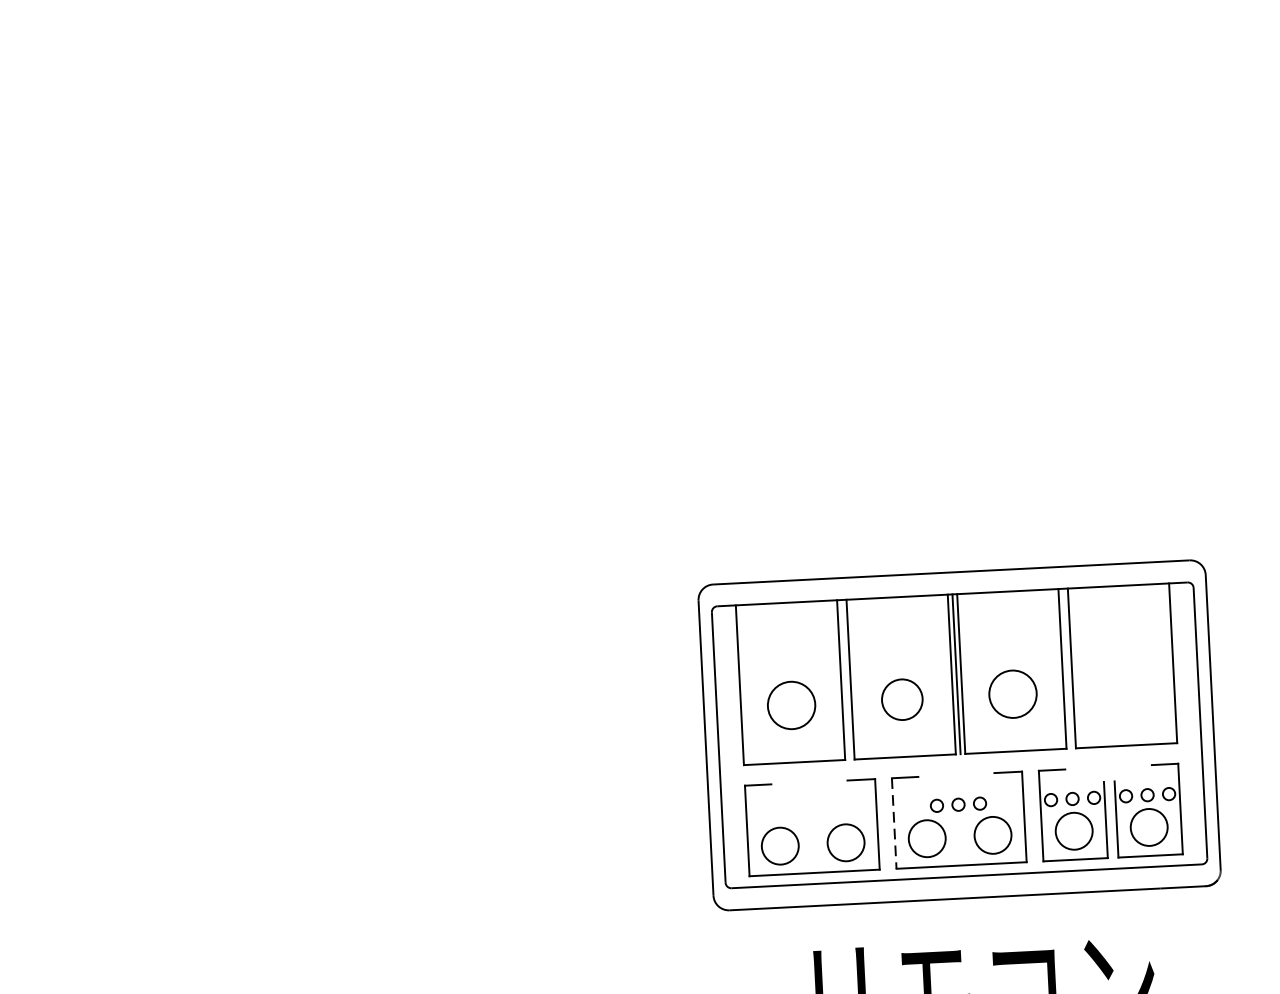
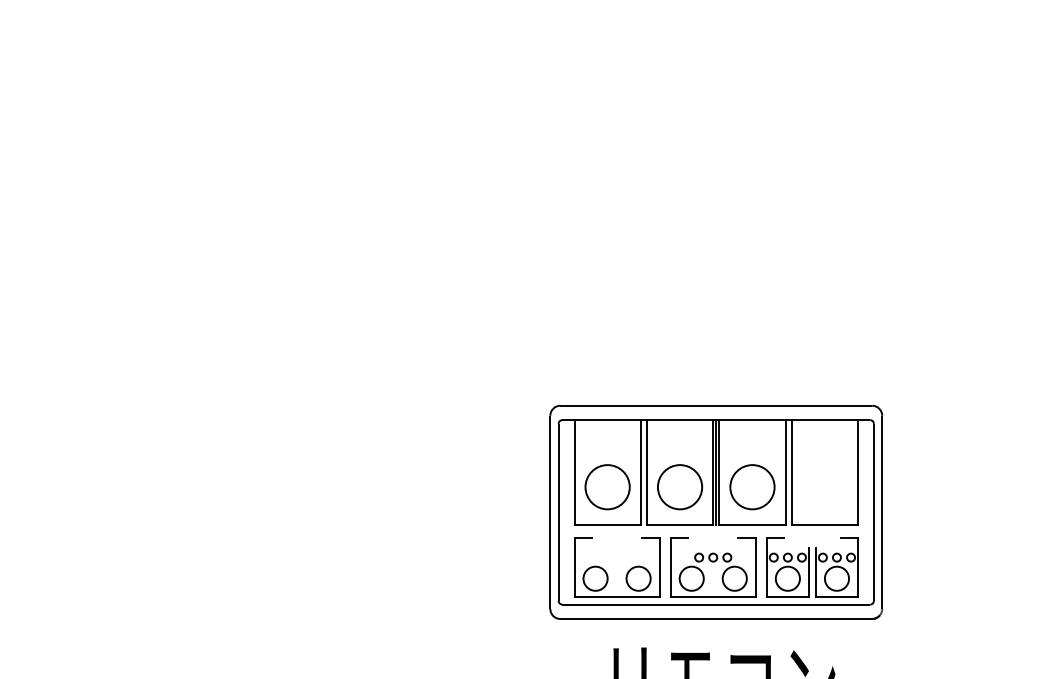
circle: (1013, 694) -> (752, 487), size x1.43
circle: (901, 700) -> (679, 487), size x1.67
circle: (791, 705) -> (607, 487), size x1.43
line: (893, 823) -> (670, 567), dashed -> solid

